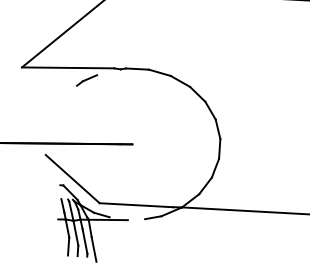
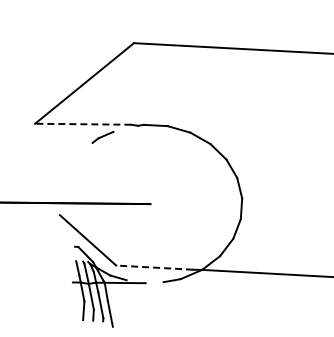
line: (67, 68) -> (82, 124), solid -> dashed
line: (136, 205) -> (154, 267), solid -> dashed

